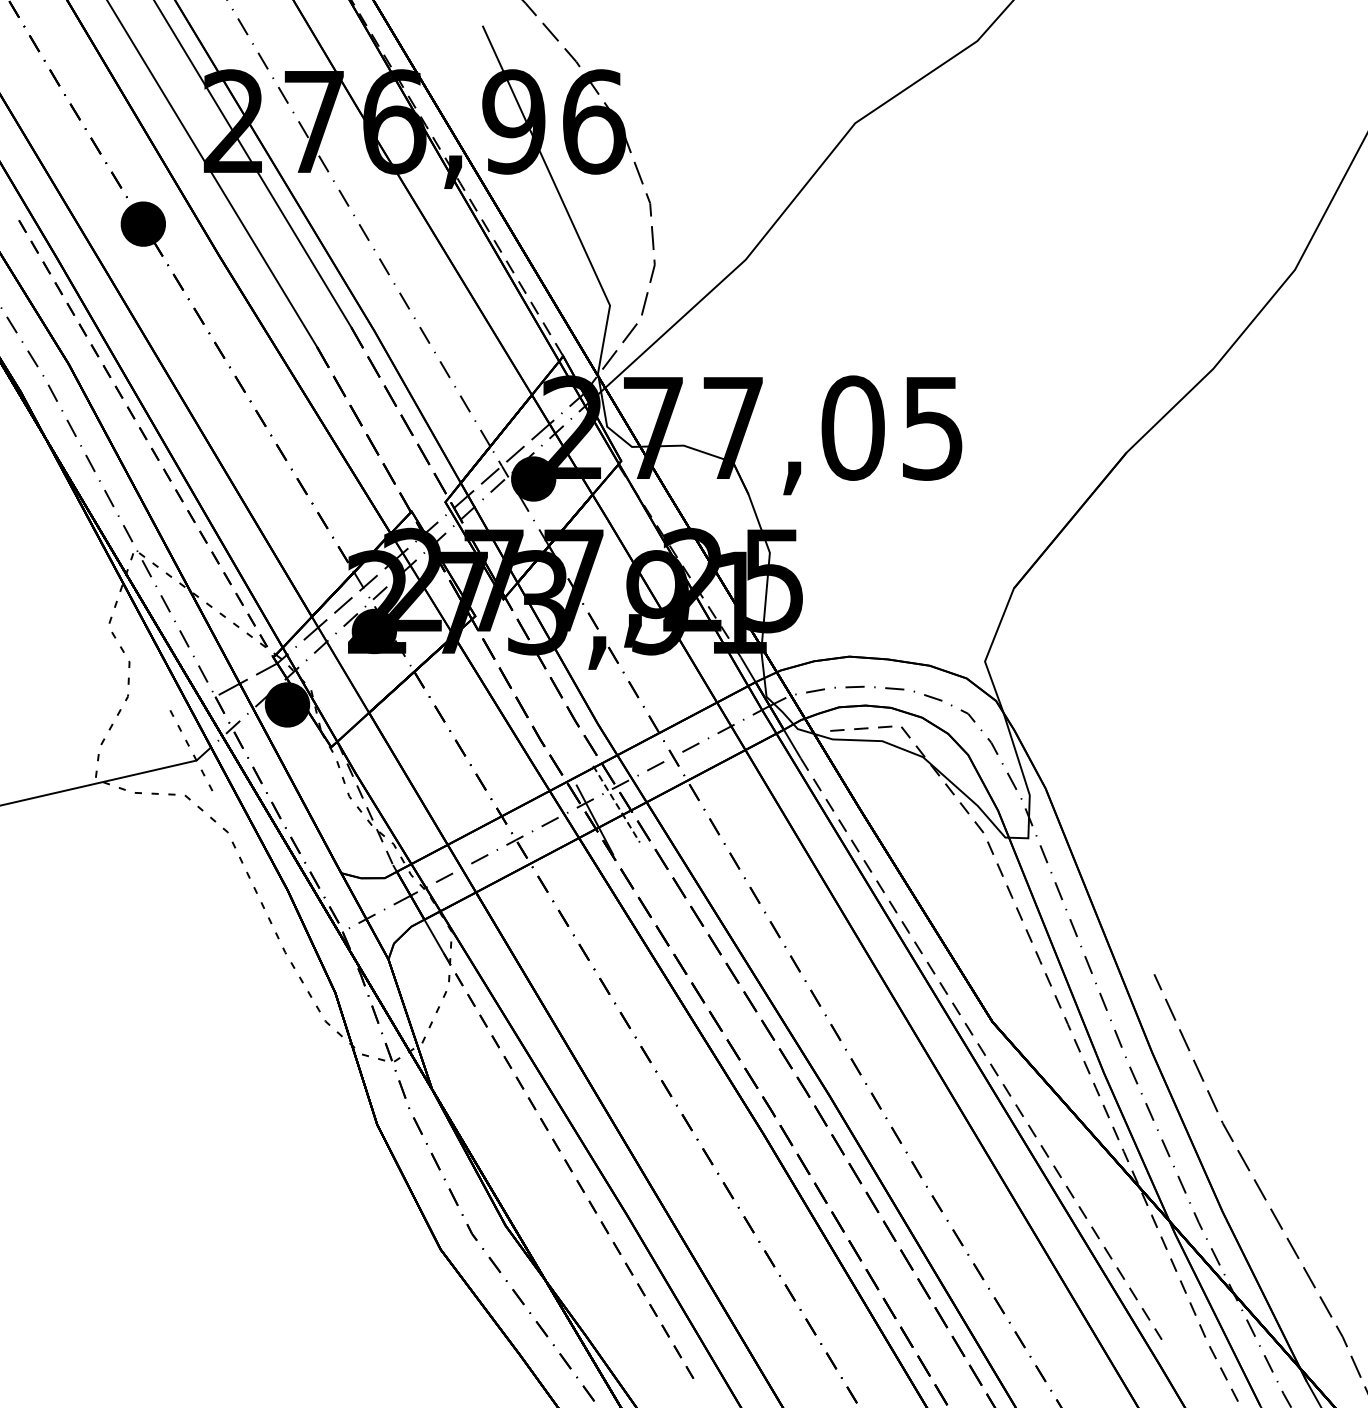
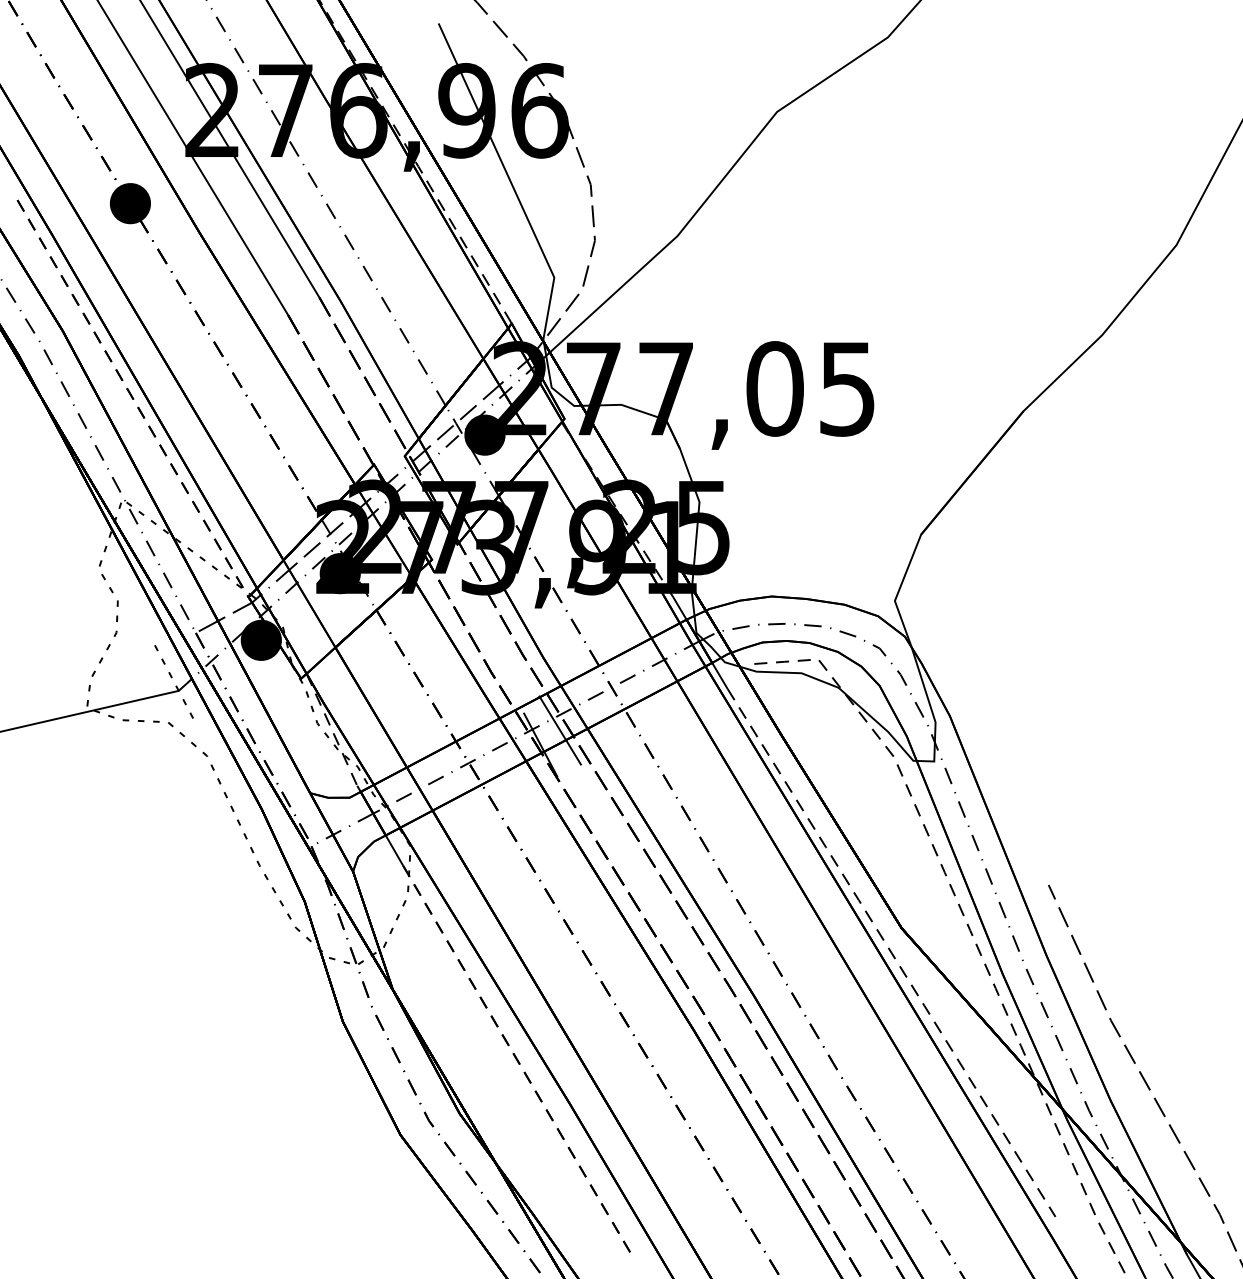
line: (616, 804) -> (560, 730), dashed -> solid

